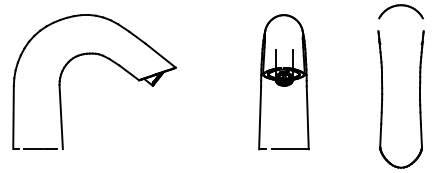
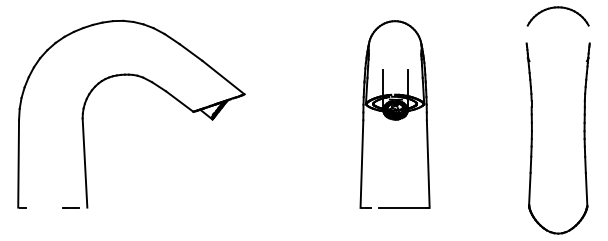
line: (33, 148) -> (46, 207), removed

